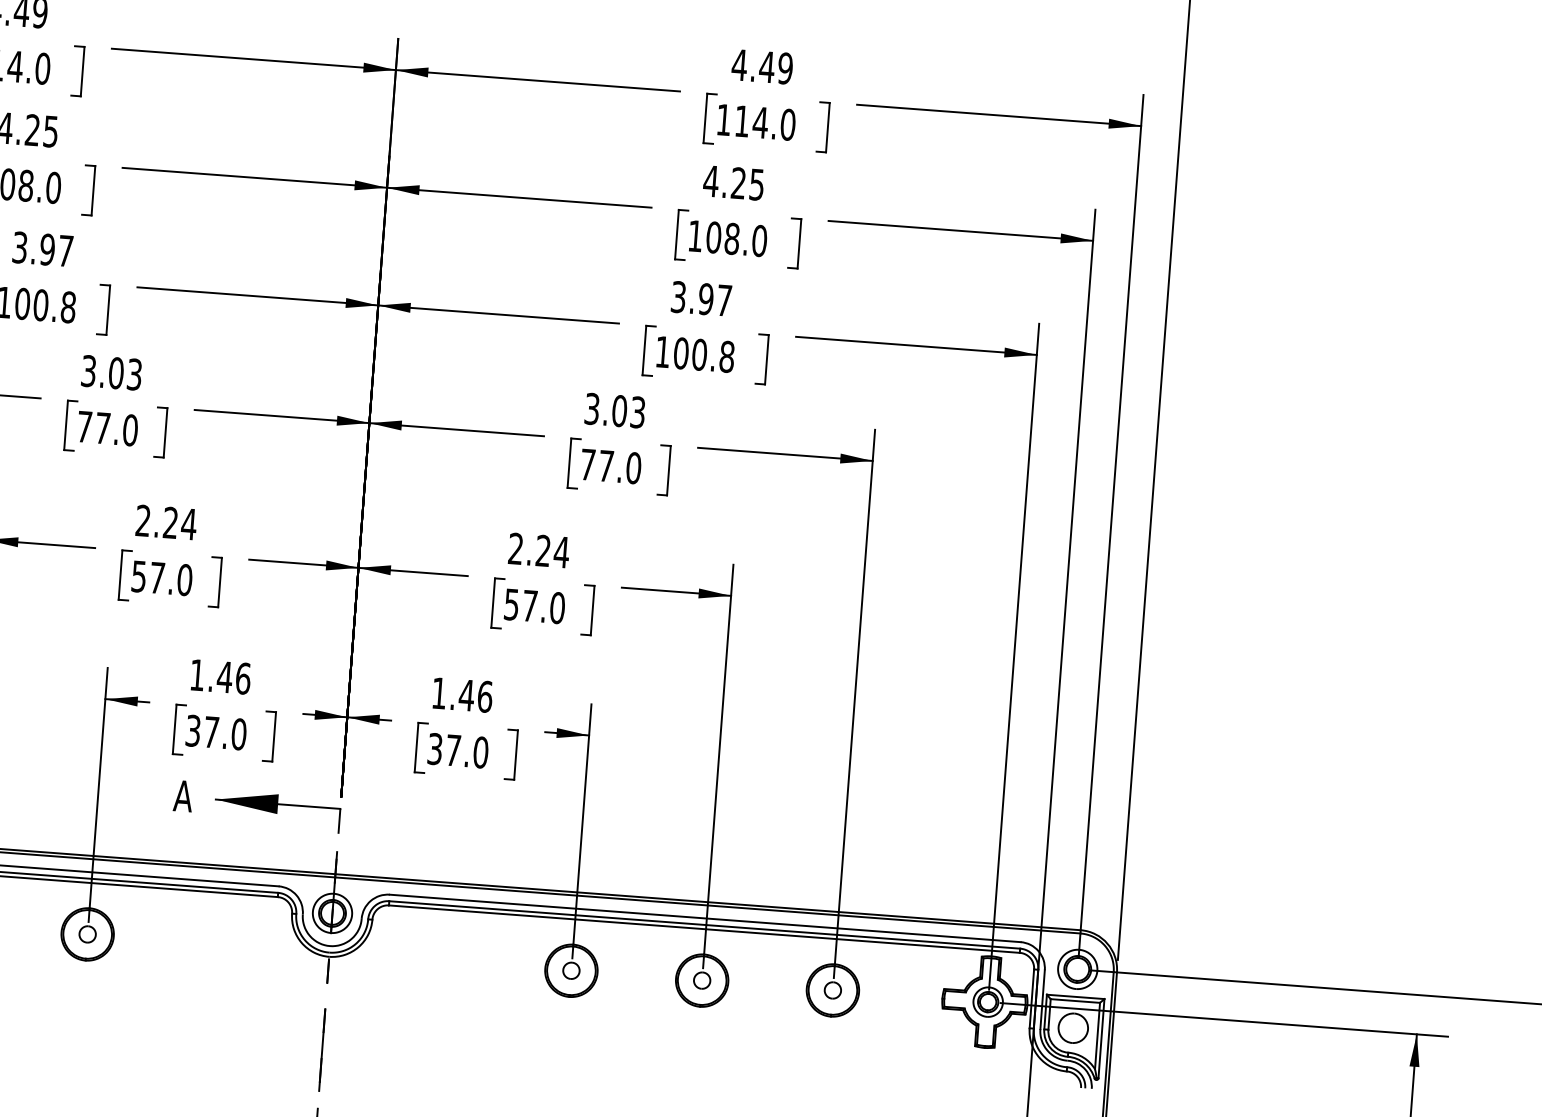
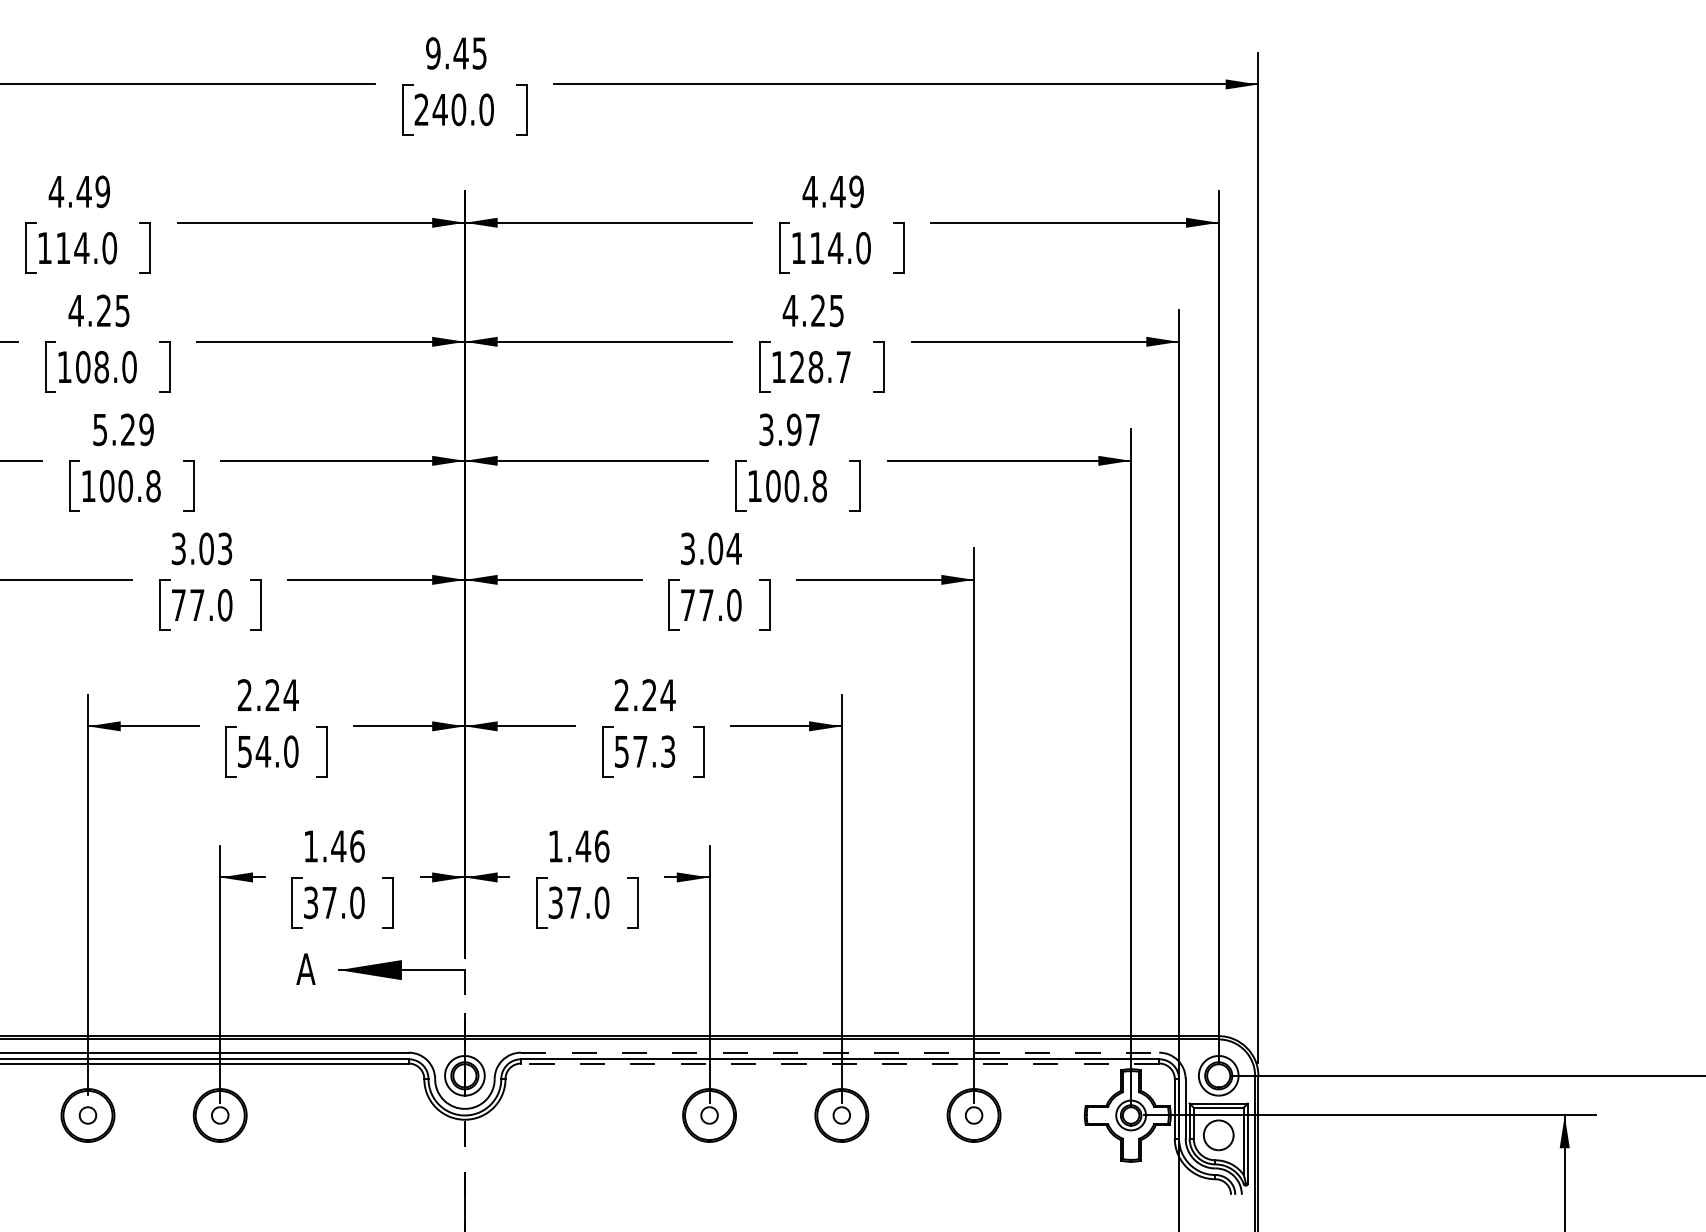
text: (736, 239) -> (820, 367), 108.0 -> 128.7
text: (43, 249) -> (123, 429), 3.97 -> 5.29
text: (637, 412) -> (733, 548), 3.03 -> 3.04
text: (157, 577) -> (263, 751), 57.0 -> 54.0
text: (557, 607) -> (668, 751), 57.0 -> 57.3
line: (705, 918) -> (840, 1052), solid -> dashed
line: (703, 929) -> (839, 1063), solid -> dashed

